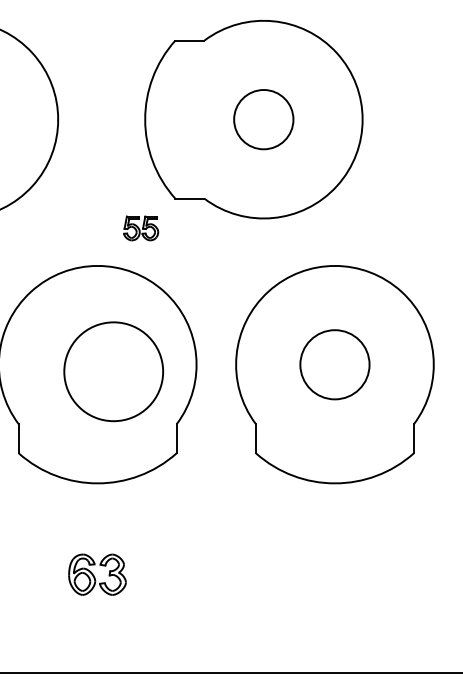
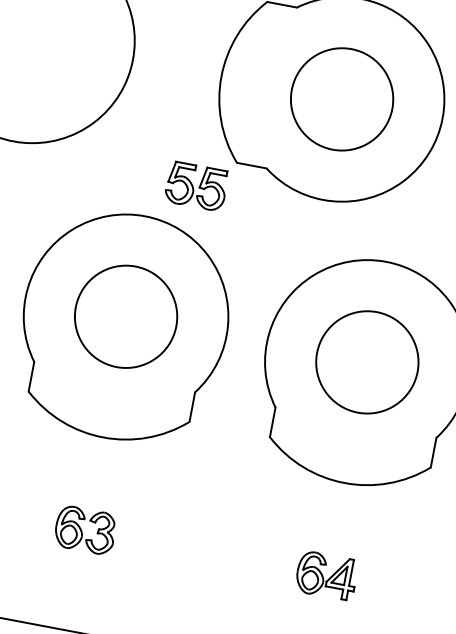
circle: (263, 119) -> (341, 99), size x1.67
part: (140, 228) -> (195, 186), size x1.67
circle: (334, 364) -> (366, 362), size x1.43
circle: (113, 371) -> (125, 316), moved
part: (334, 574) -> (326, 575), added

